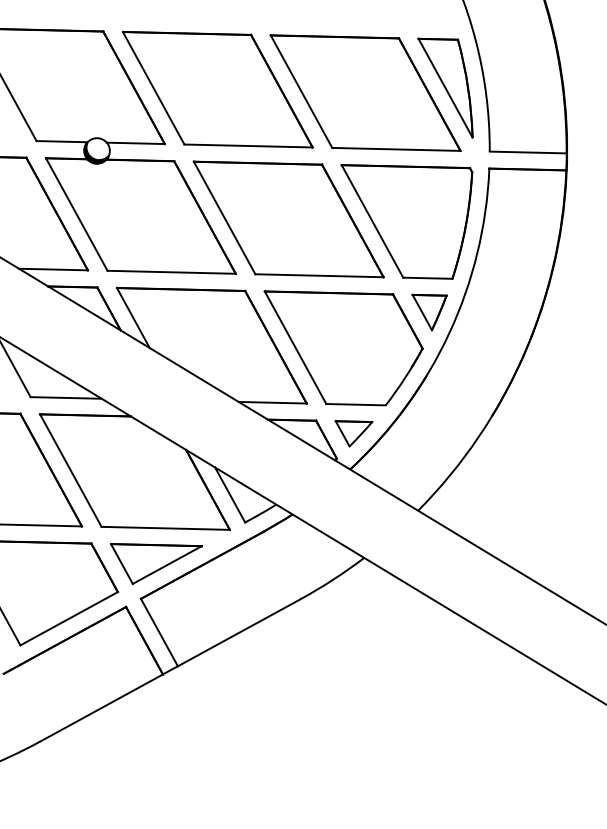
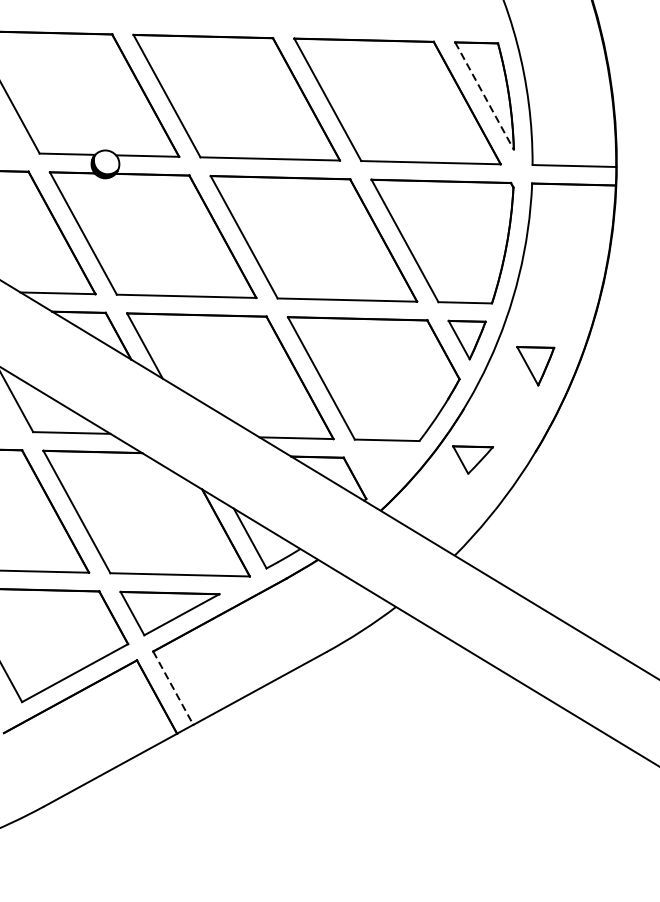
line: (445, 88) -> (484, 96), solid -> dashed
part: (492, 336) -> (535, 366), added
part: (353, 433) -> (472, 459), moved
line: (159, 633) -> (173, 689), solid -> dashed

